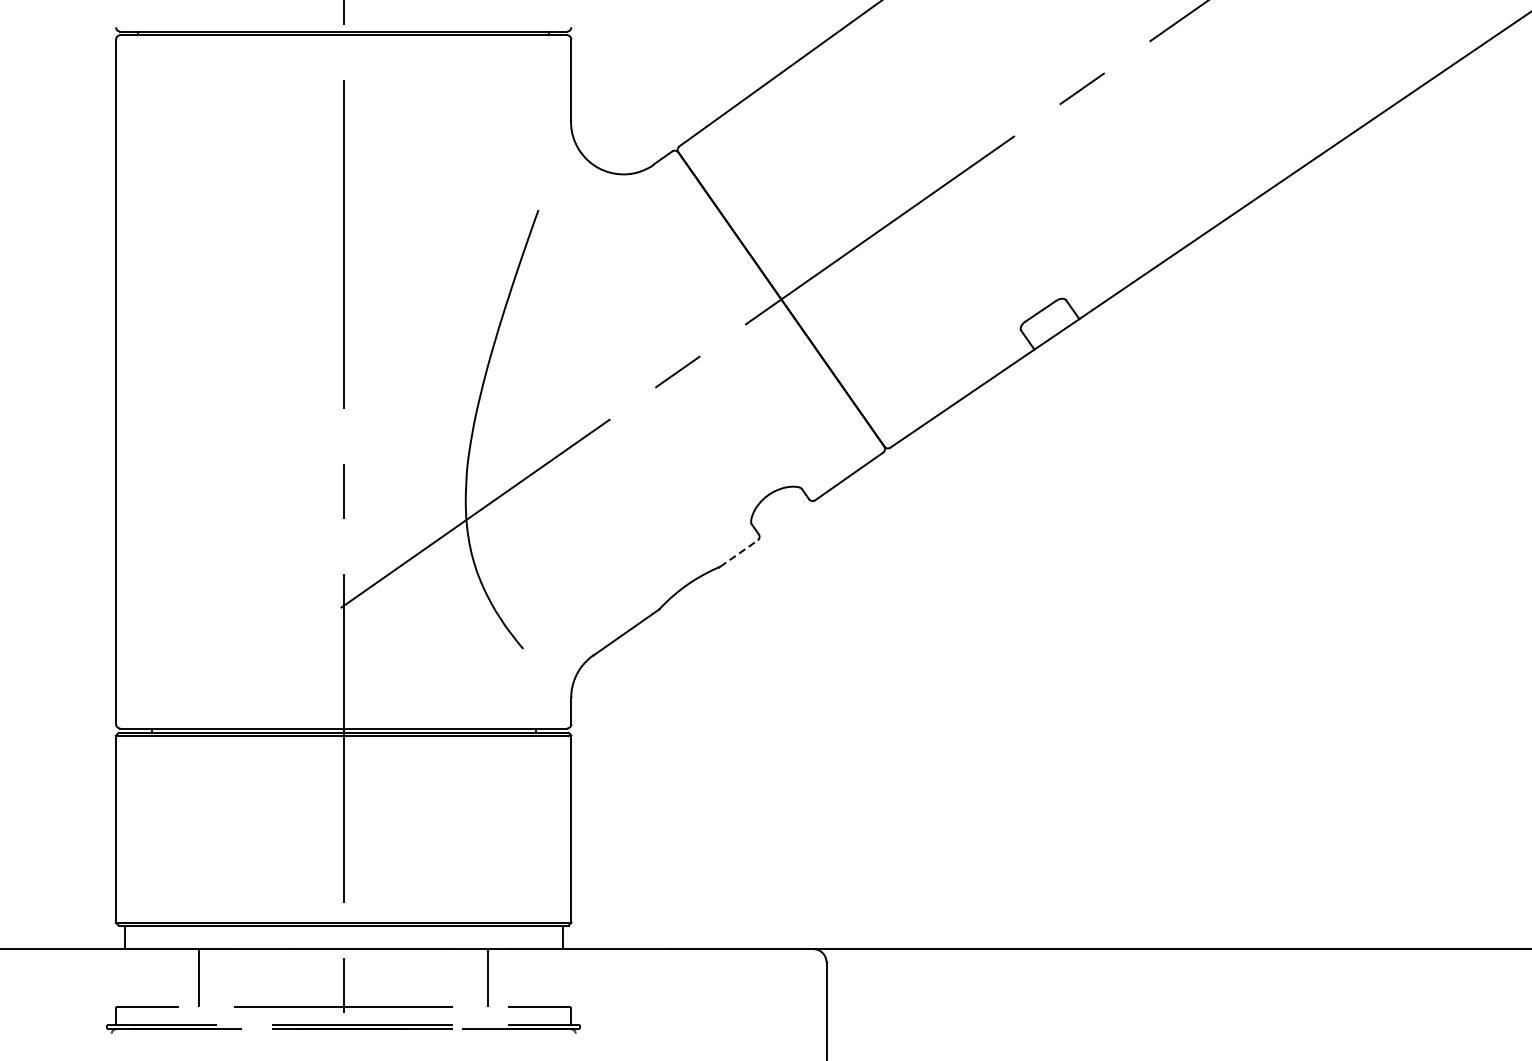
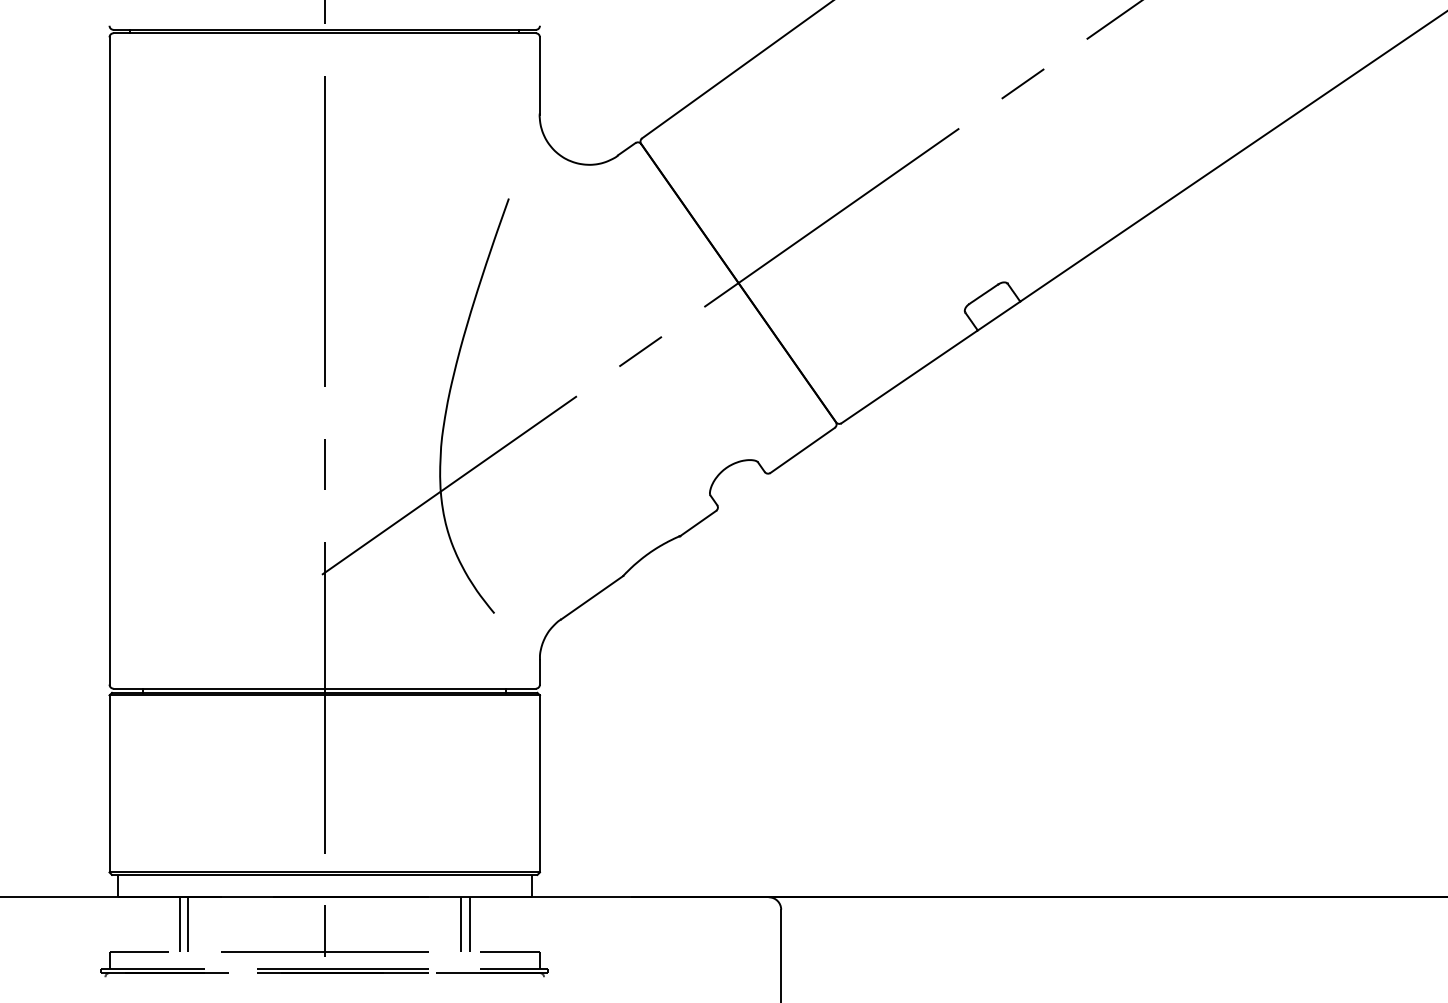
line: (739, 553) -> (698, 523), dashed -> solid
line: (190, 977) -> (179, 924), added
line: (496, 977) -> (469, 924), added

